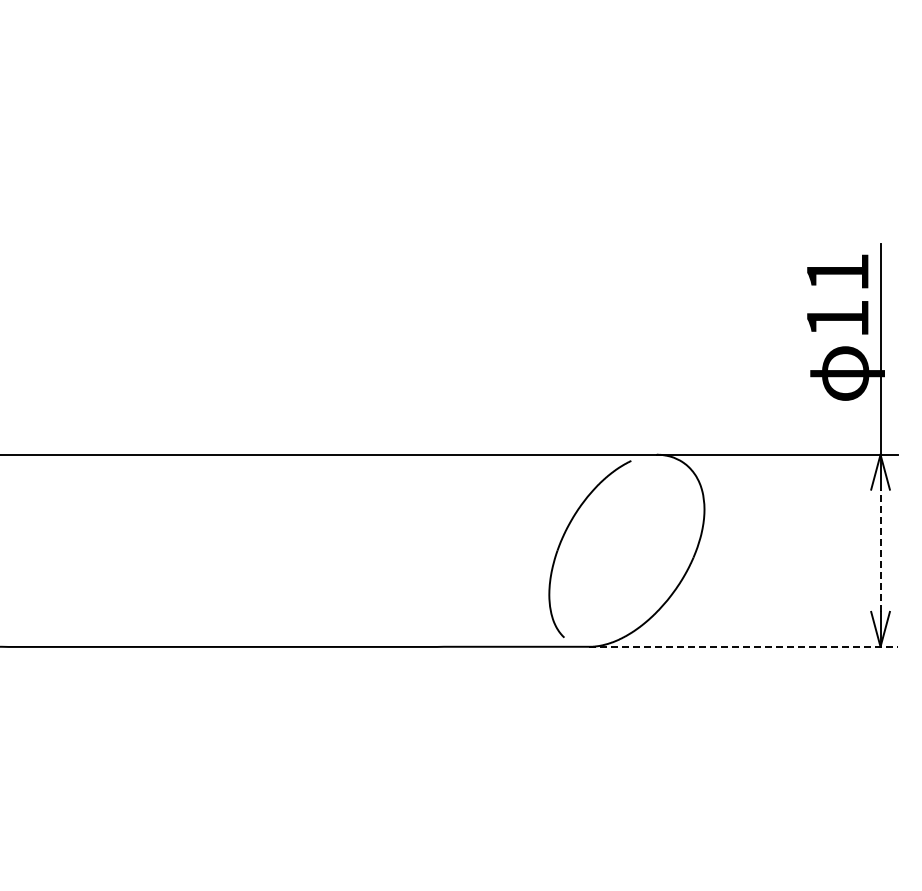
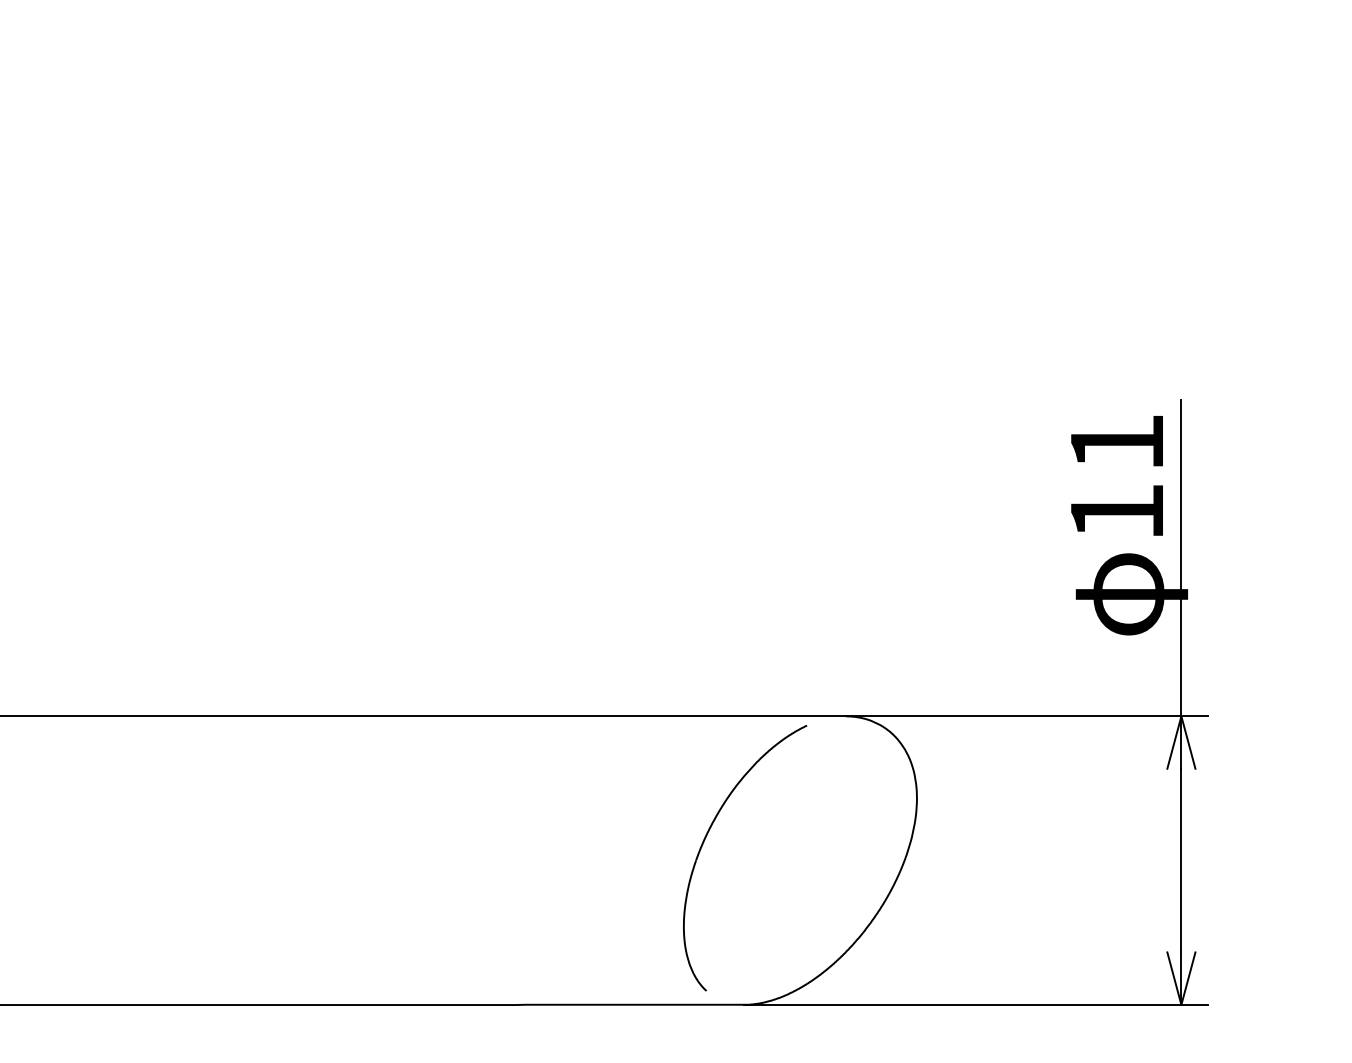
line: (880, 550) -> (1181, 860), dashed -> solid
line: (744, 646) -> (977, 1004), dashed -> solid

